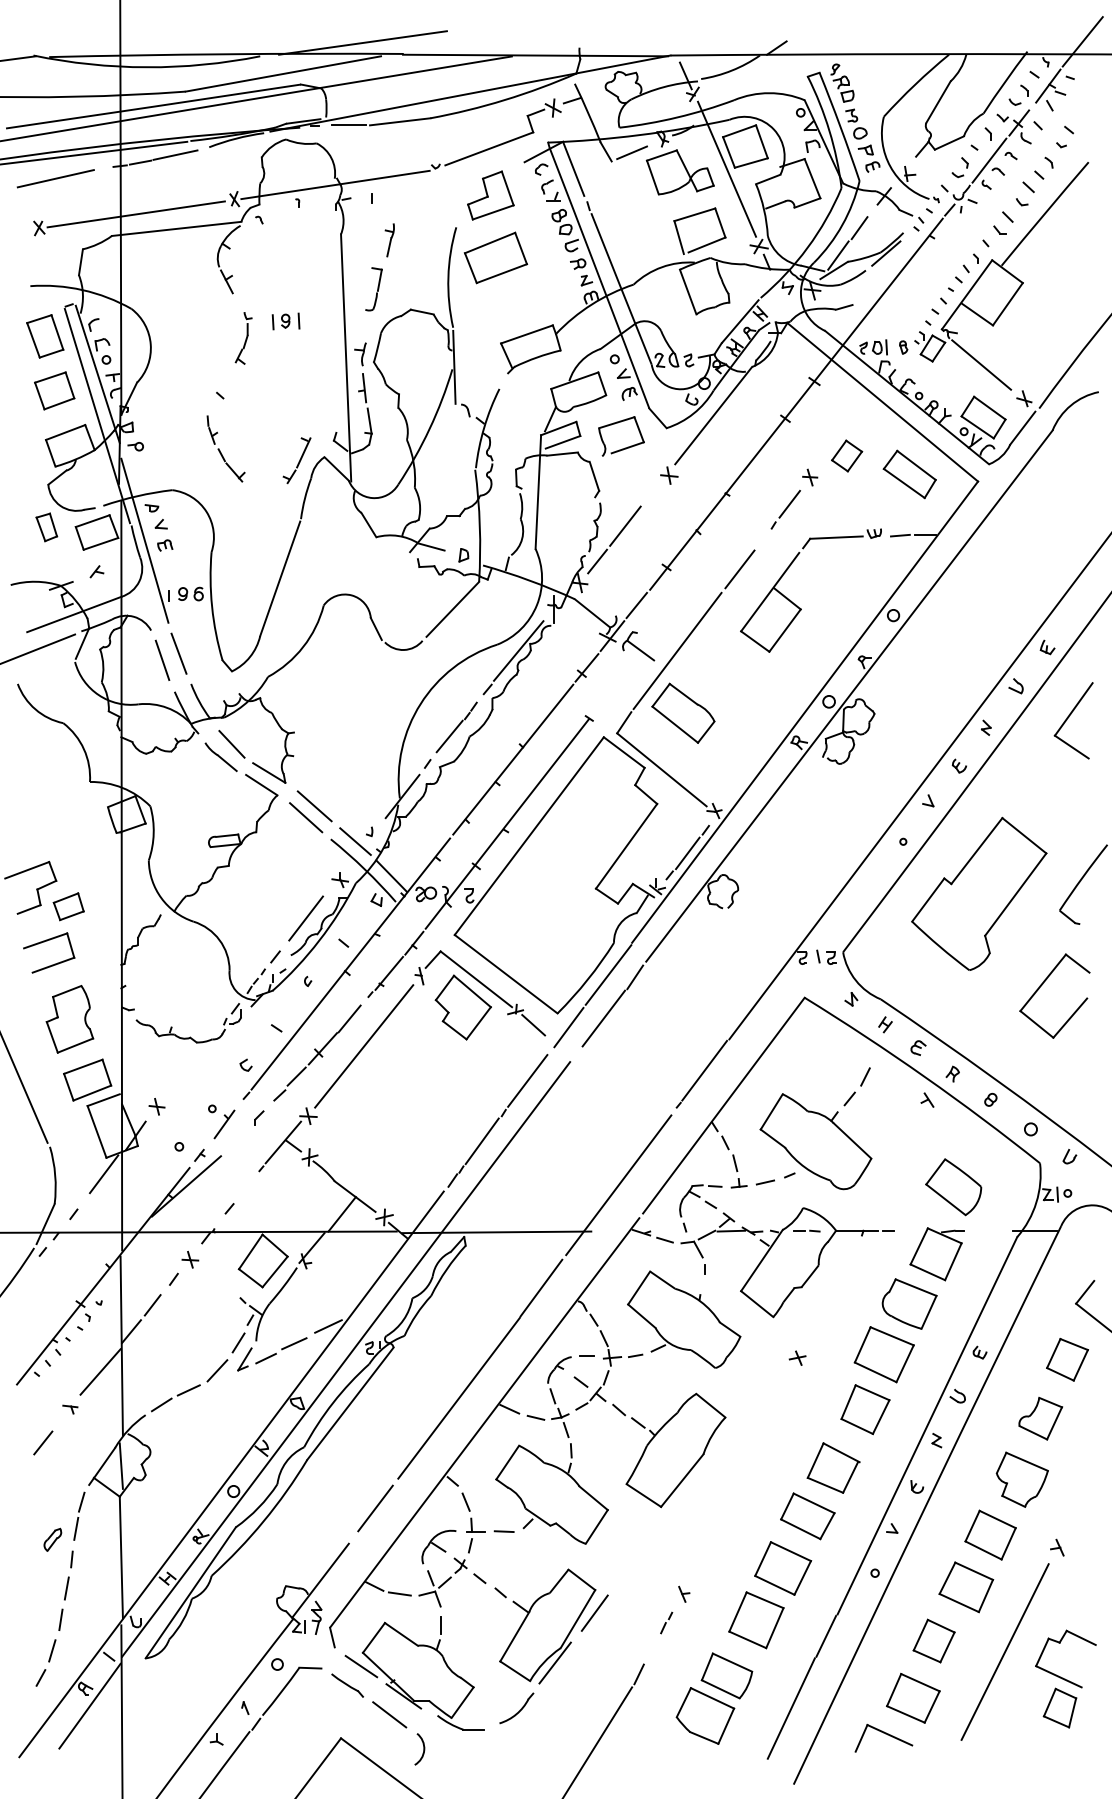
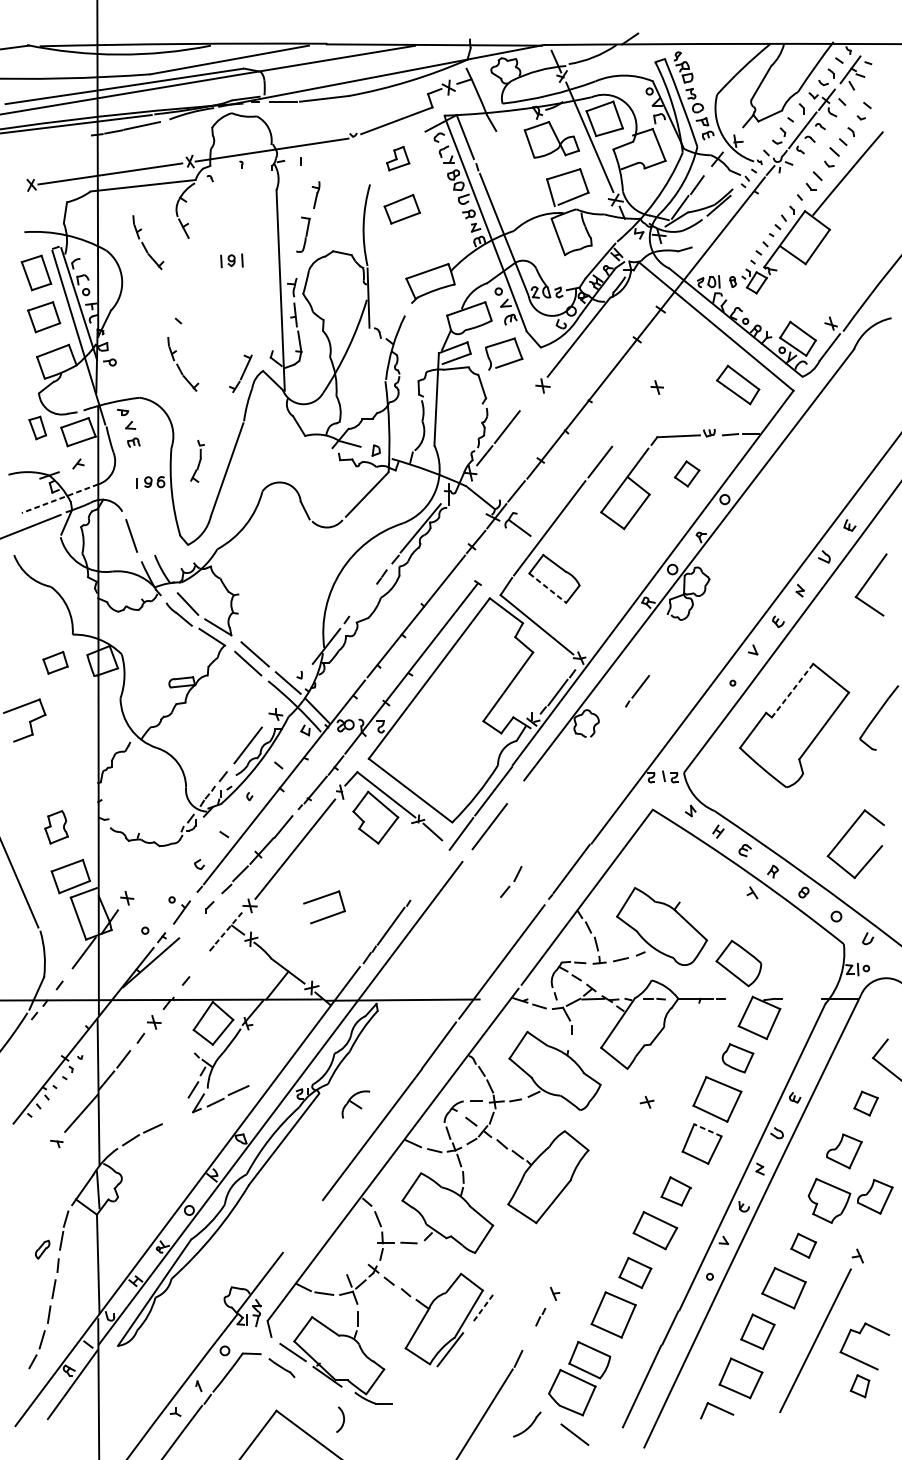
line: (1082, 41) -> (878, 33), removed
line: (362, 42) -> (293, 34), removed
line: (632, 152) -> (513, 123), removed
line: (55, 178) -> (44, 144), removed
part: (490, 195) -> (397, 158), size x0.6
part: (495, 257) -> (401, 208), size x0.7
part: (182, 298) -> (147, 242), added
part: (243, 338) -> (197, 461), moved
line: (981, 364) -> (796, 295), removed
part: (847, 455) -> (687, 473), moved
line: (785, 509) -> (637, 691), moved
line: (144, 540) -> (117, 438), removed
line: (73, 614) -> (59, 498), solid -> dashed
line: (178, 653) -> (144, 530), removed
line: (675, 725) -> (547, 588), solid -> dashed
line: (449, 736) -> (364, 597), removed
line: (976, 851) -> (792, 691), solid -> dashed
part: (68, 906) -> (55, 662), moved
part: (47, 941) -> (323, 898), moved
line: (635, 977) -> (515, 793), removed
part: (1043, 984) -> (846, 834), moved
part: (69, 1019) -> (56, 827), size x0.6
line: (527, 1080) -> (427, 876), removed
part: (856, 1086) -> (510, 881), moved
line: (283, 1142) -> (229, 927), solid -> dashed
part: (953, 1187) -> (738, 963), moved
part: (909, 1303) -> (737, 1057), size x0.7
line: (328, 1326) -> (266, 1076), removed
part: (1067, 1359) -> (866, 1103), size x0.7
line: (217, 1370) -> (176, 1112), removed
line: (872, 1392) -> (707, 1130), solid -> dashed
line: (43, 1442) -> (35, 1170), removed
part: (833, 1467) -> (676, 1190), size x0.7
part: (1078, 1474) -> (875, 1196), added
line: (375, 1508) -> (304, 1224), removed
part: (990, 1534) -> (803, 1245), size x0.6
part: (438, 1546) -> (355, 1104), moved
part: (783, 1568) -> (635, 1272), size x0.7
line: (594, 1613) -> (482, 1309), solid -> dashed
part: (1059, 1707) -> (859, 1385), size x0.7
part: (516, 1708) -> (526, 1424), moved
line: (389, 1714) -> (574, 1434), moved
part: (883, 1737) -> (716, 1410), size x0.7

